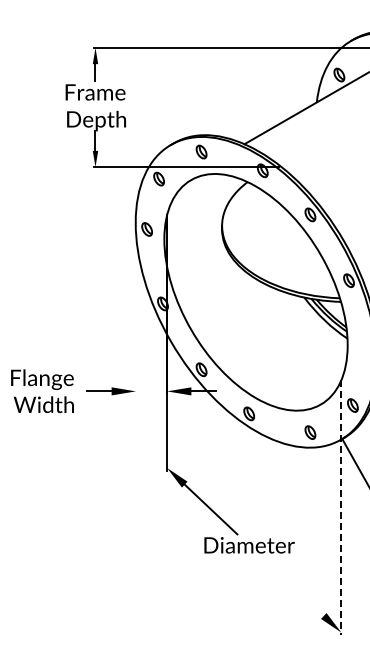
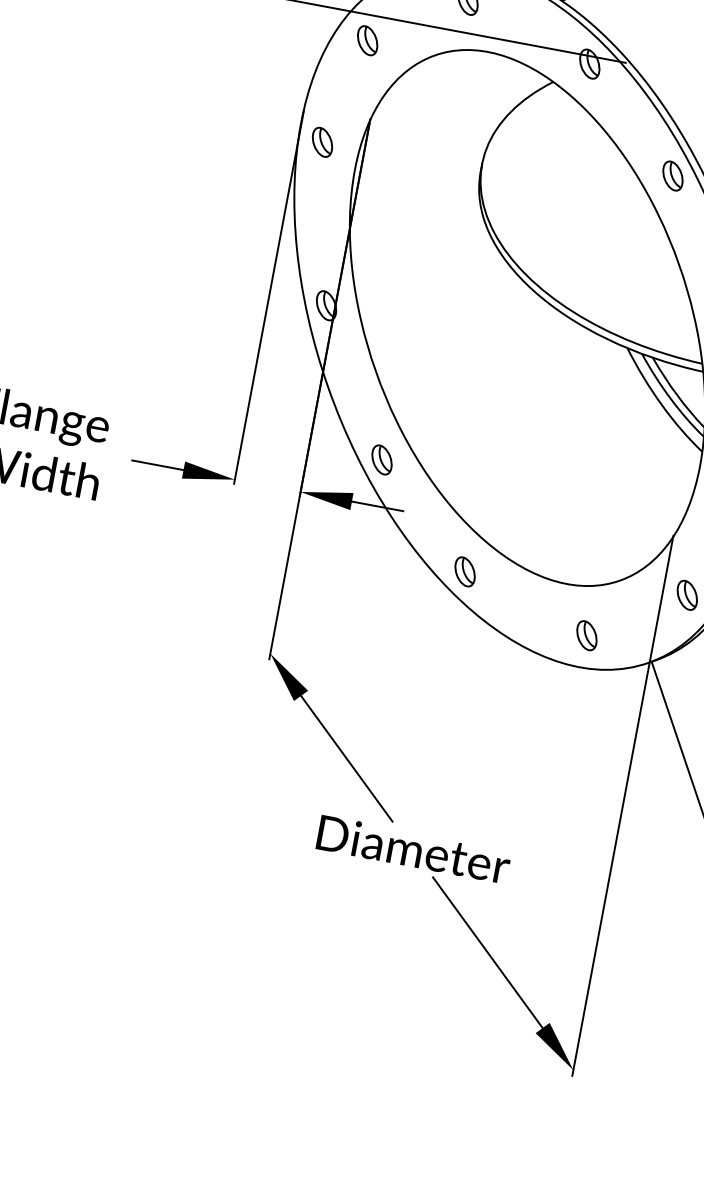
line: (135, 304) -> (268, 296), added
line: (341, 507) -> (622, 806), dashed -> solid
line: (291, 585) -> (486, 950), added

